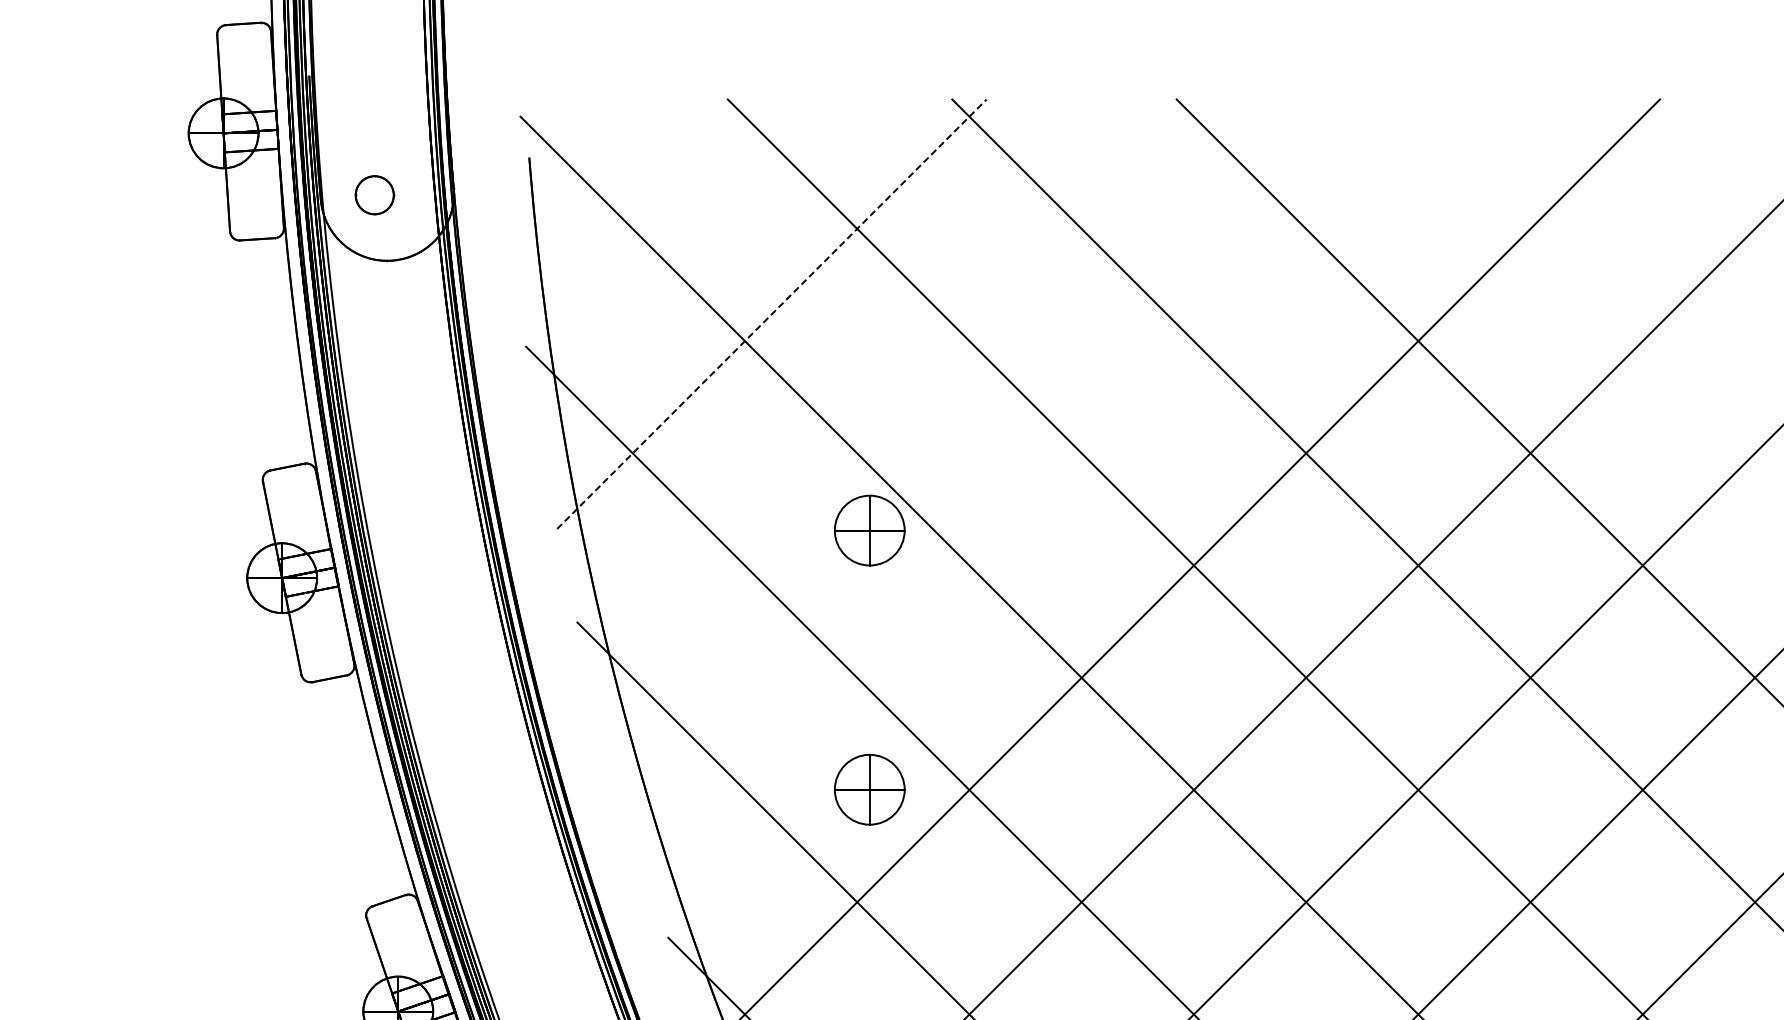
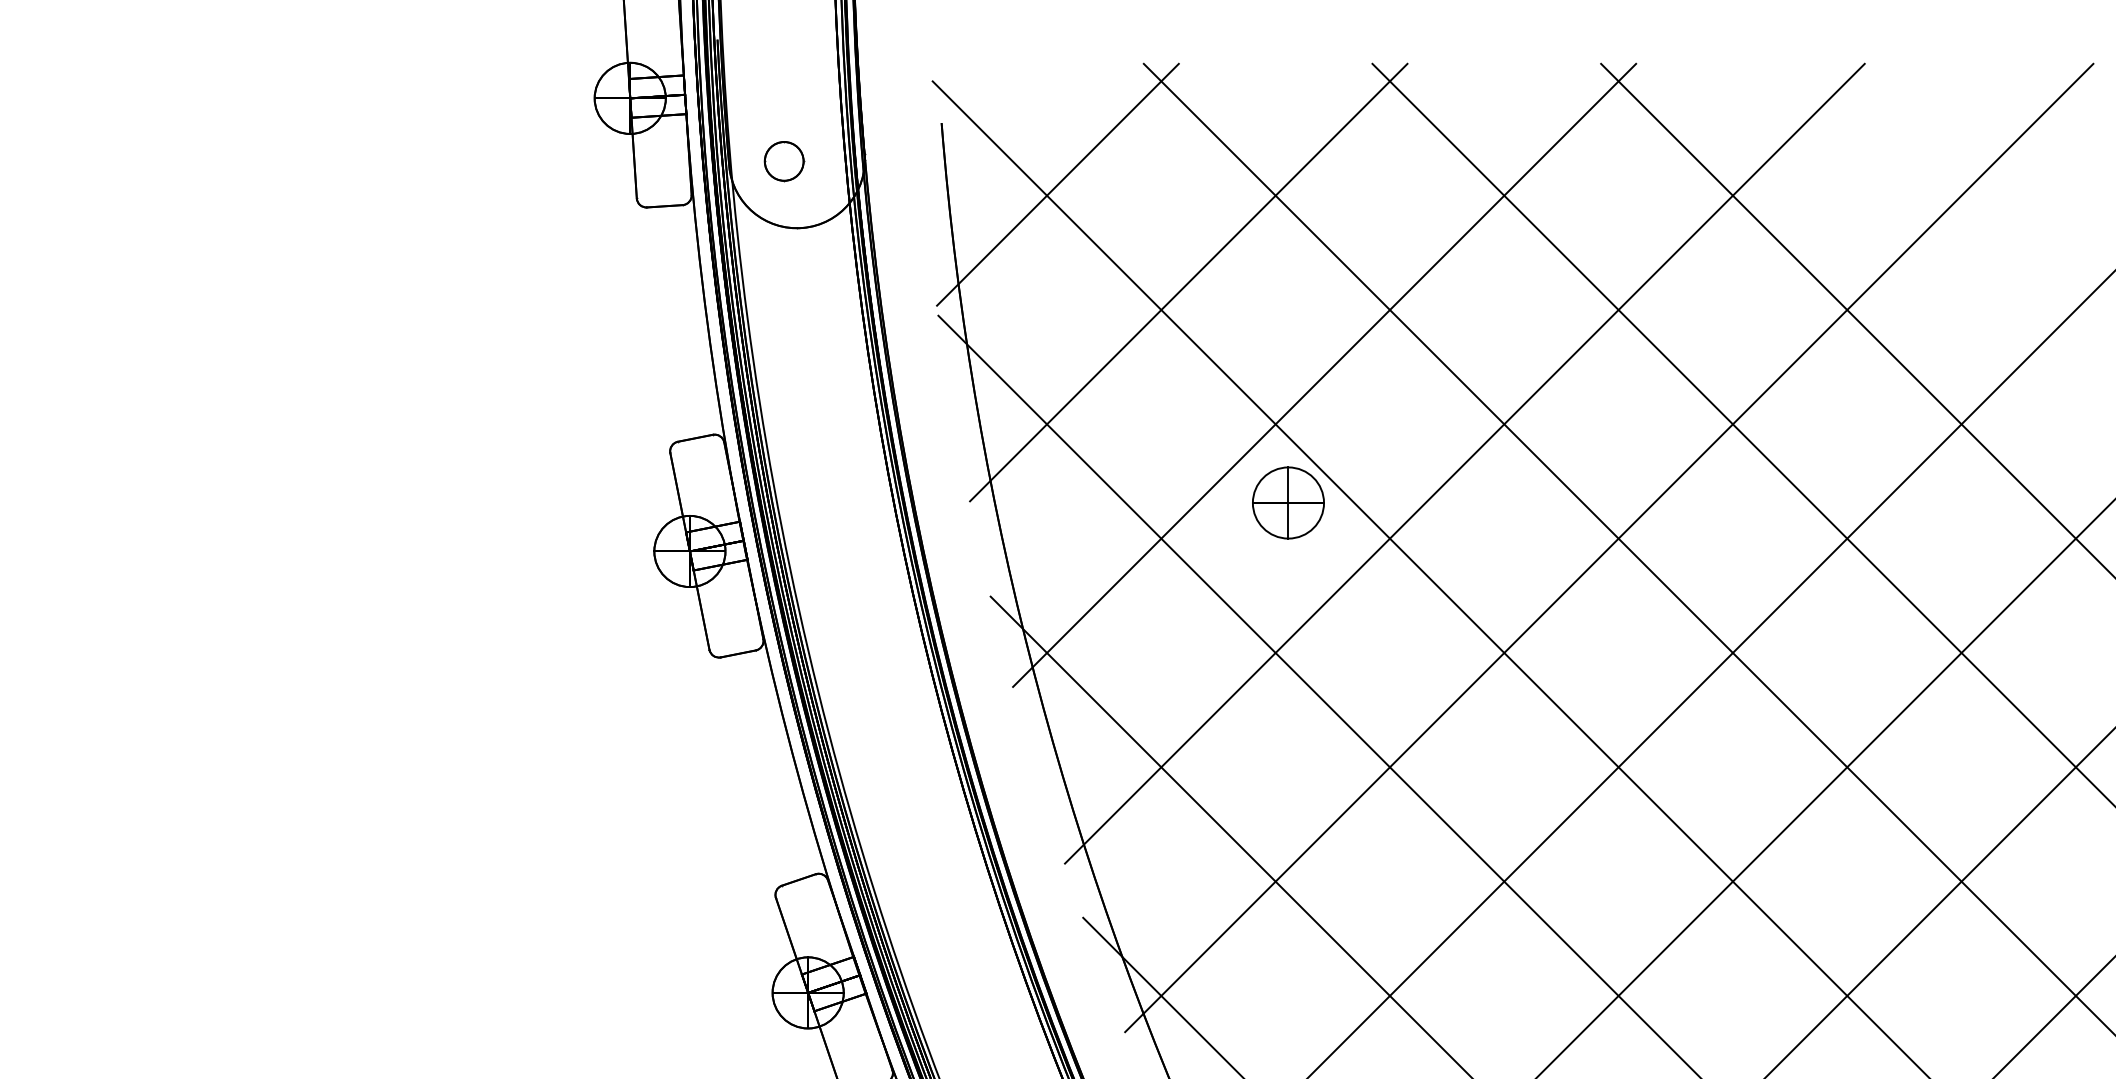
line: (643, 217) -> (1057, 184), added
line: (772, 314) -> (1189, 282), dashed -> solid
line: (905, 404) -> (1324, 374), added
line: (1042, 491) -> (1464, 463), added
part: (869, 789) -> (1288, 766), removed

